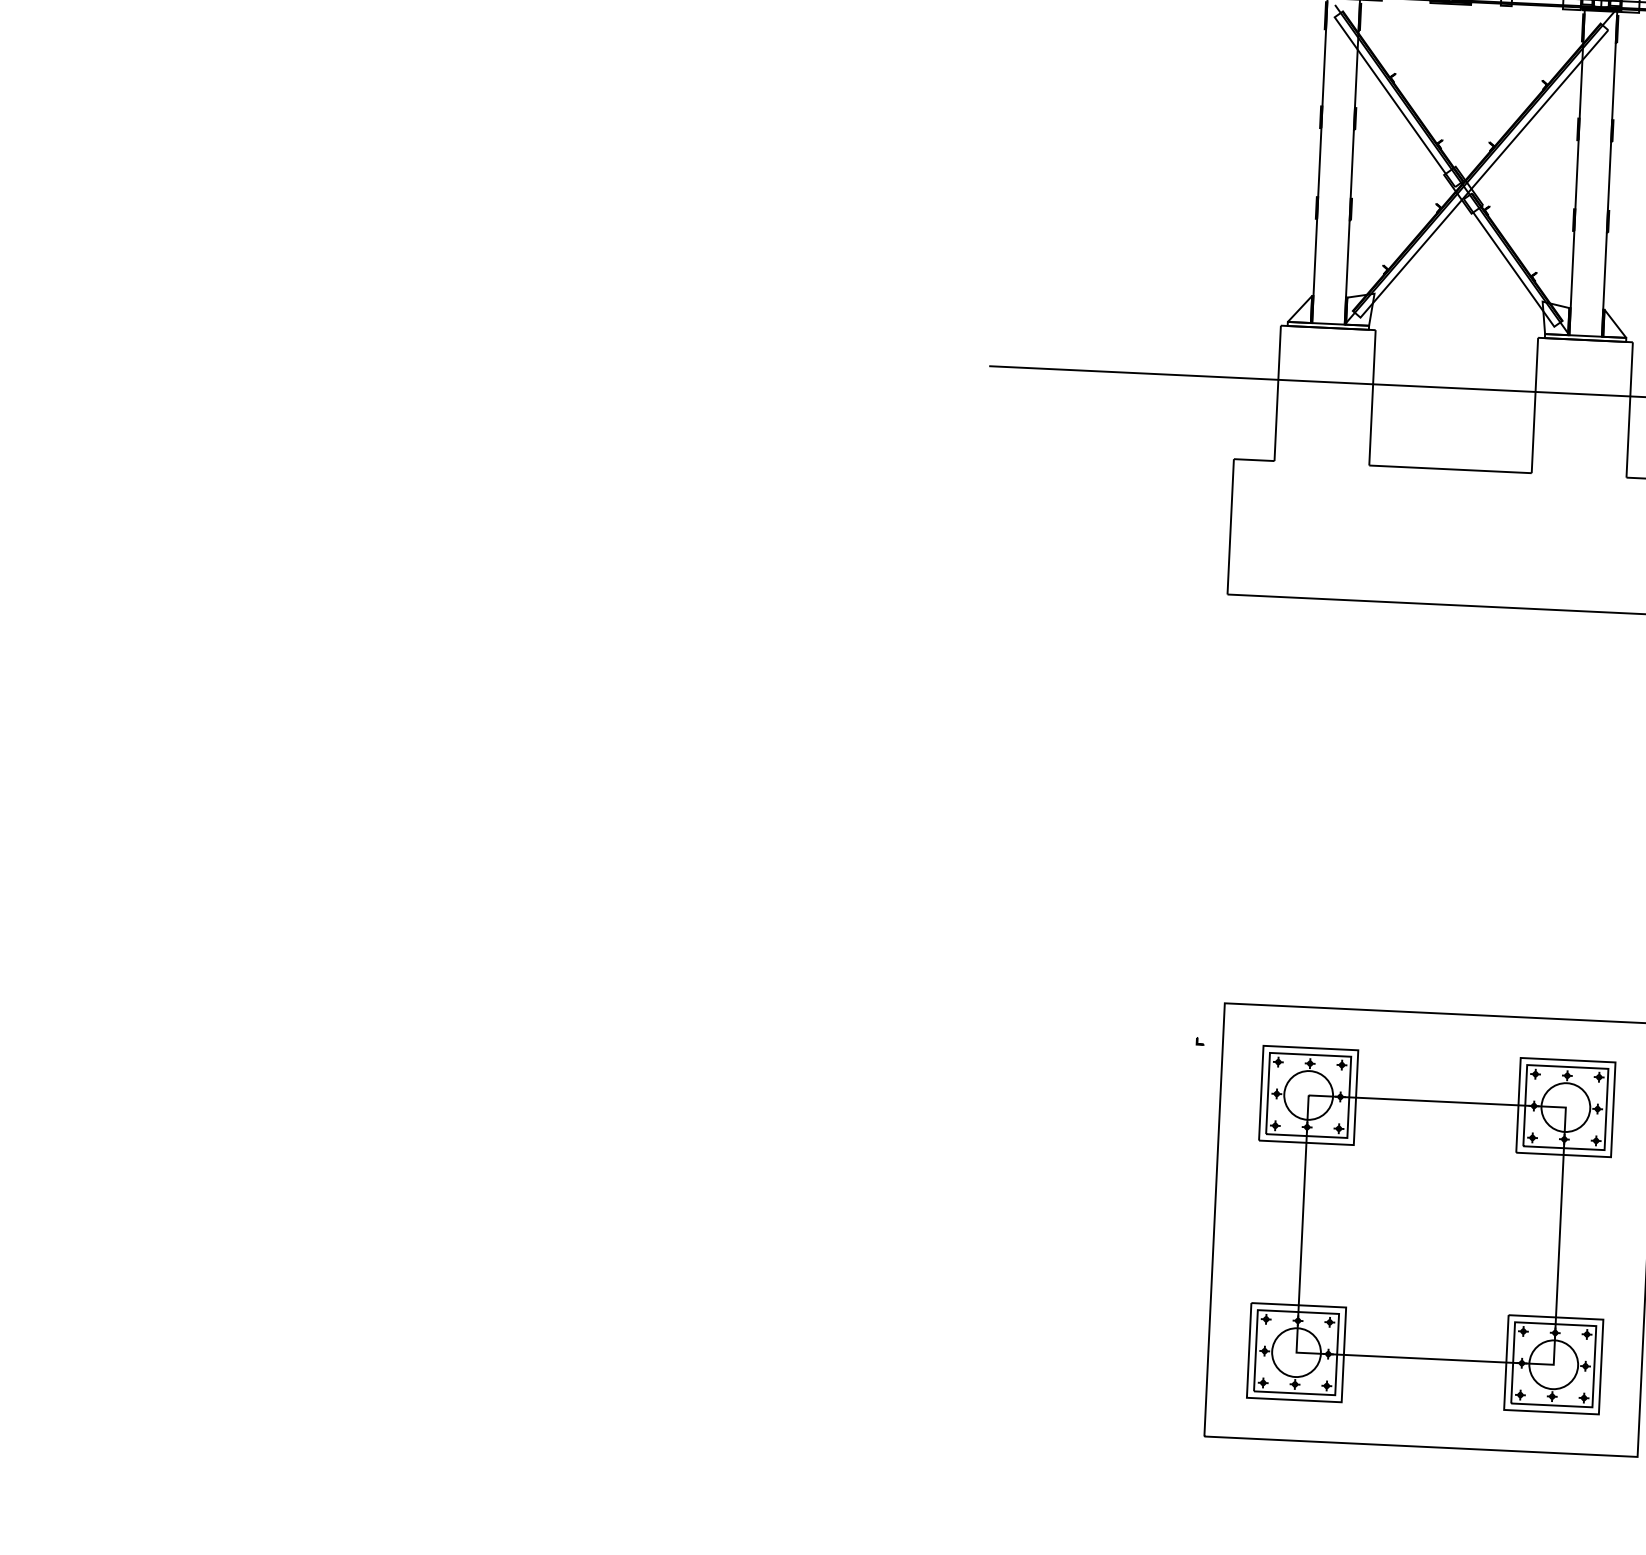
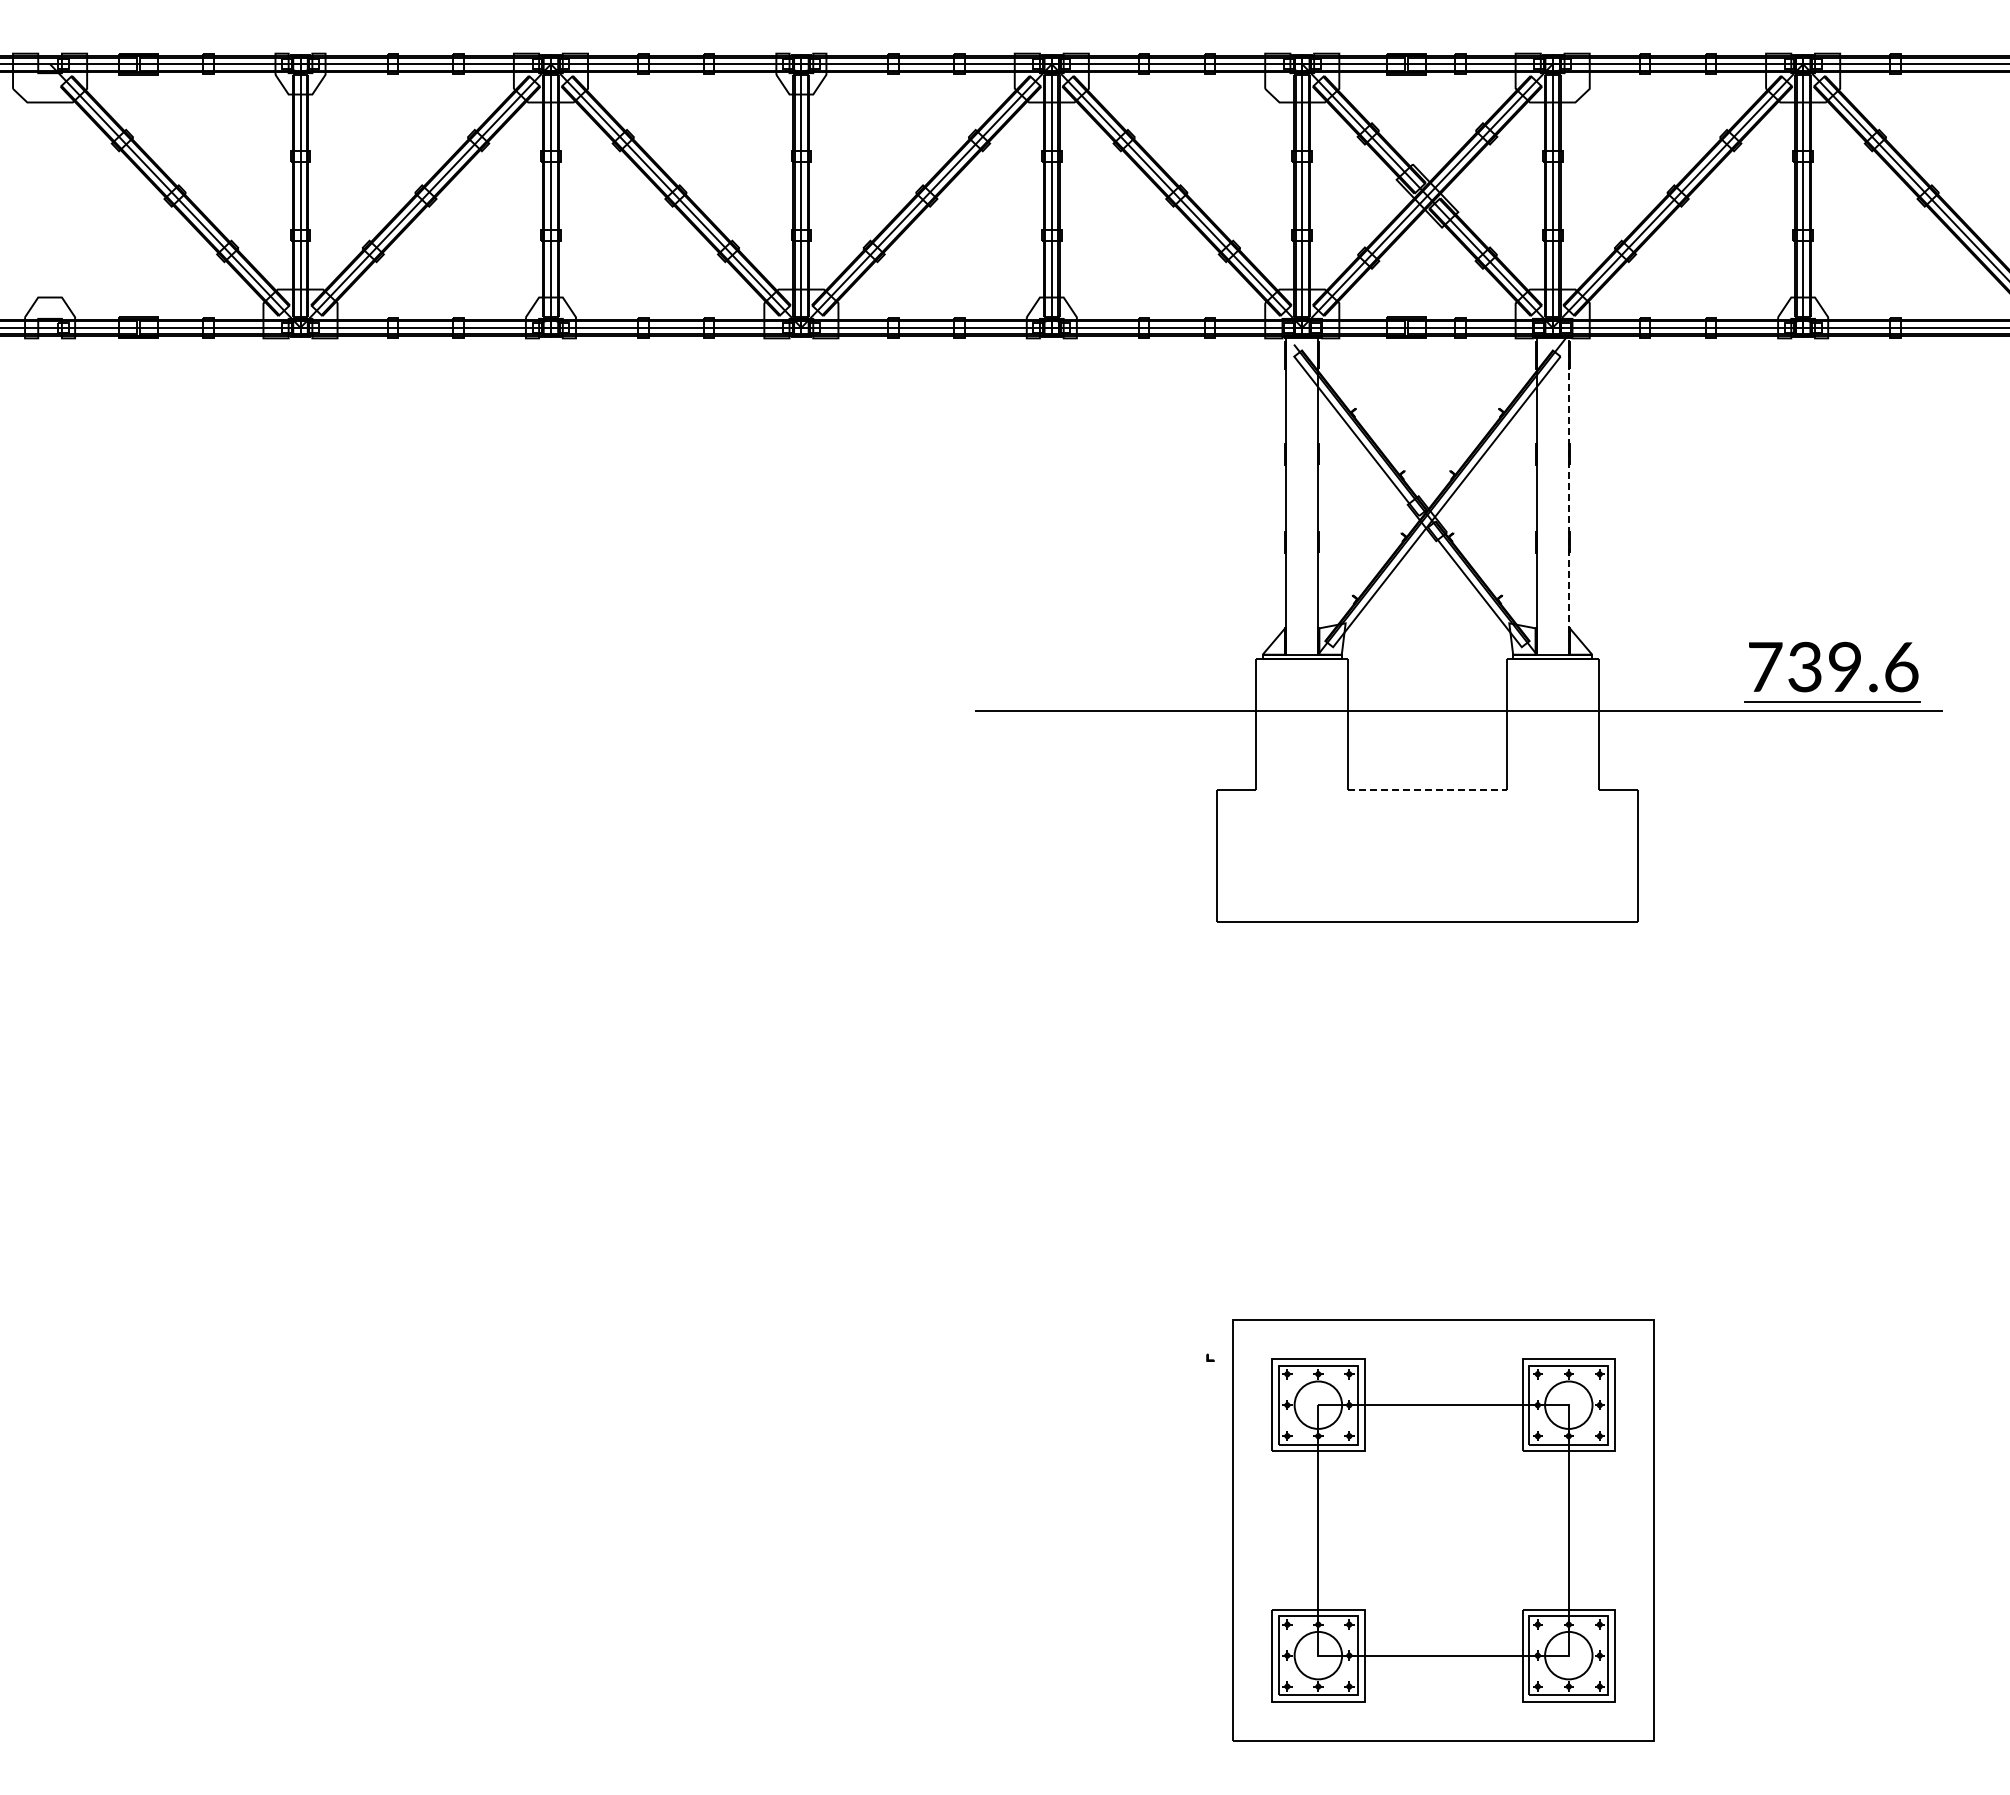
line: (1609, 174) -> (1568, 496), solid -> dashed
line: (1450, 469) -> (1427, 790), solid -> dashed

